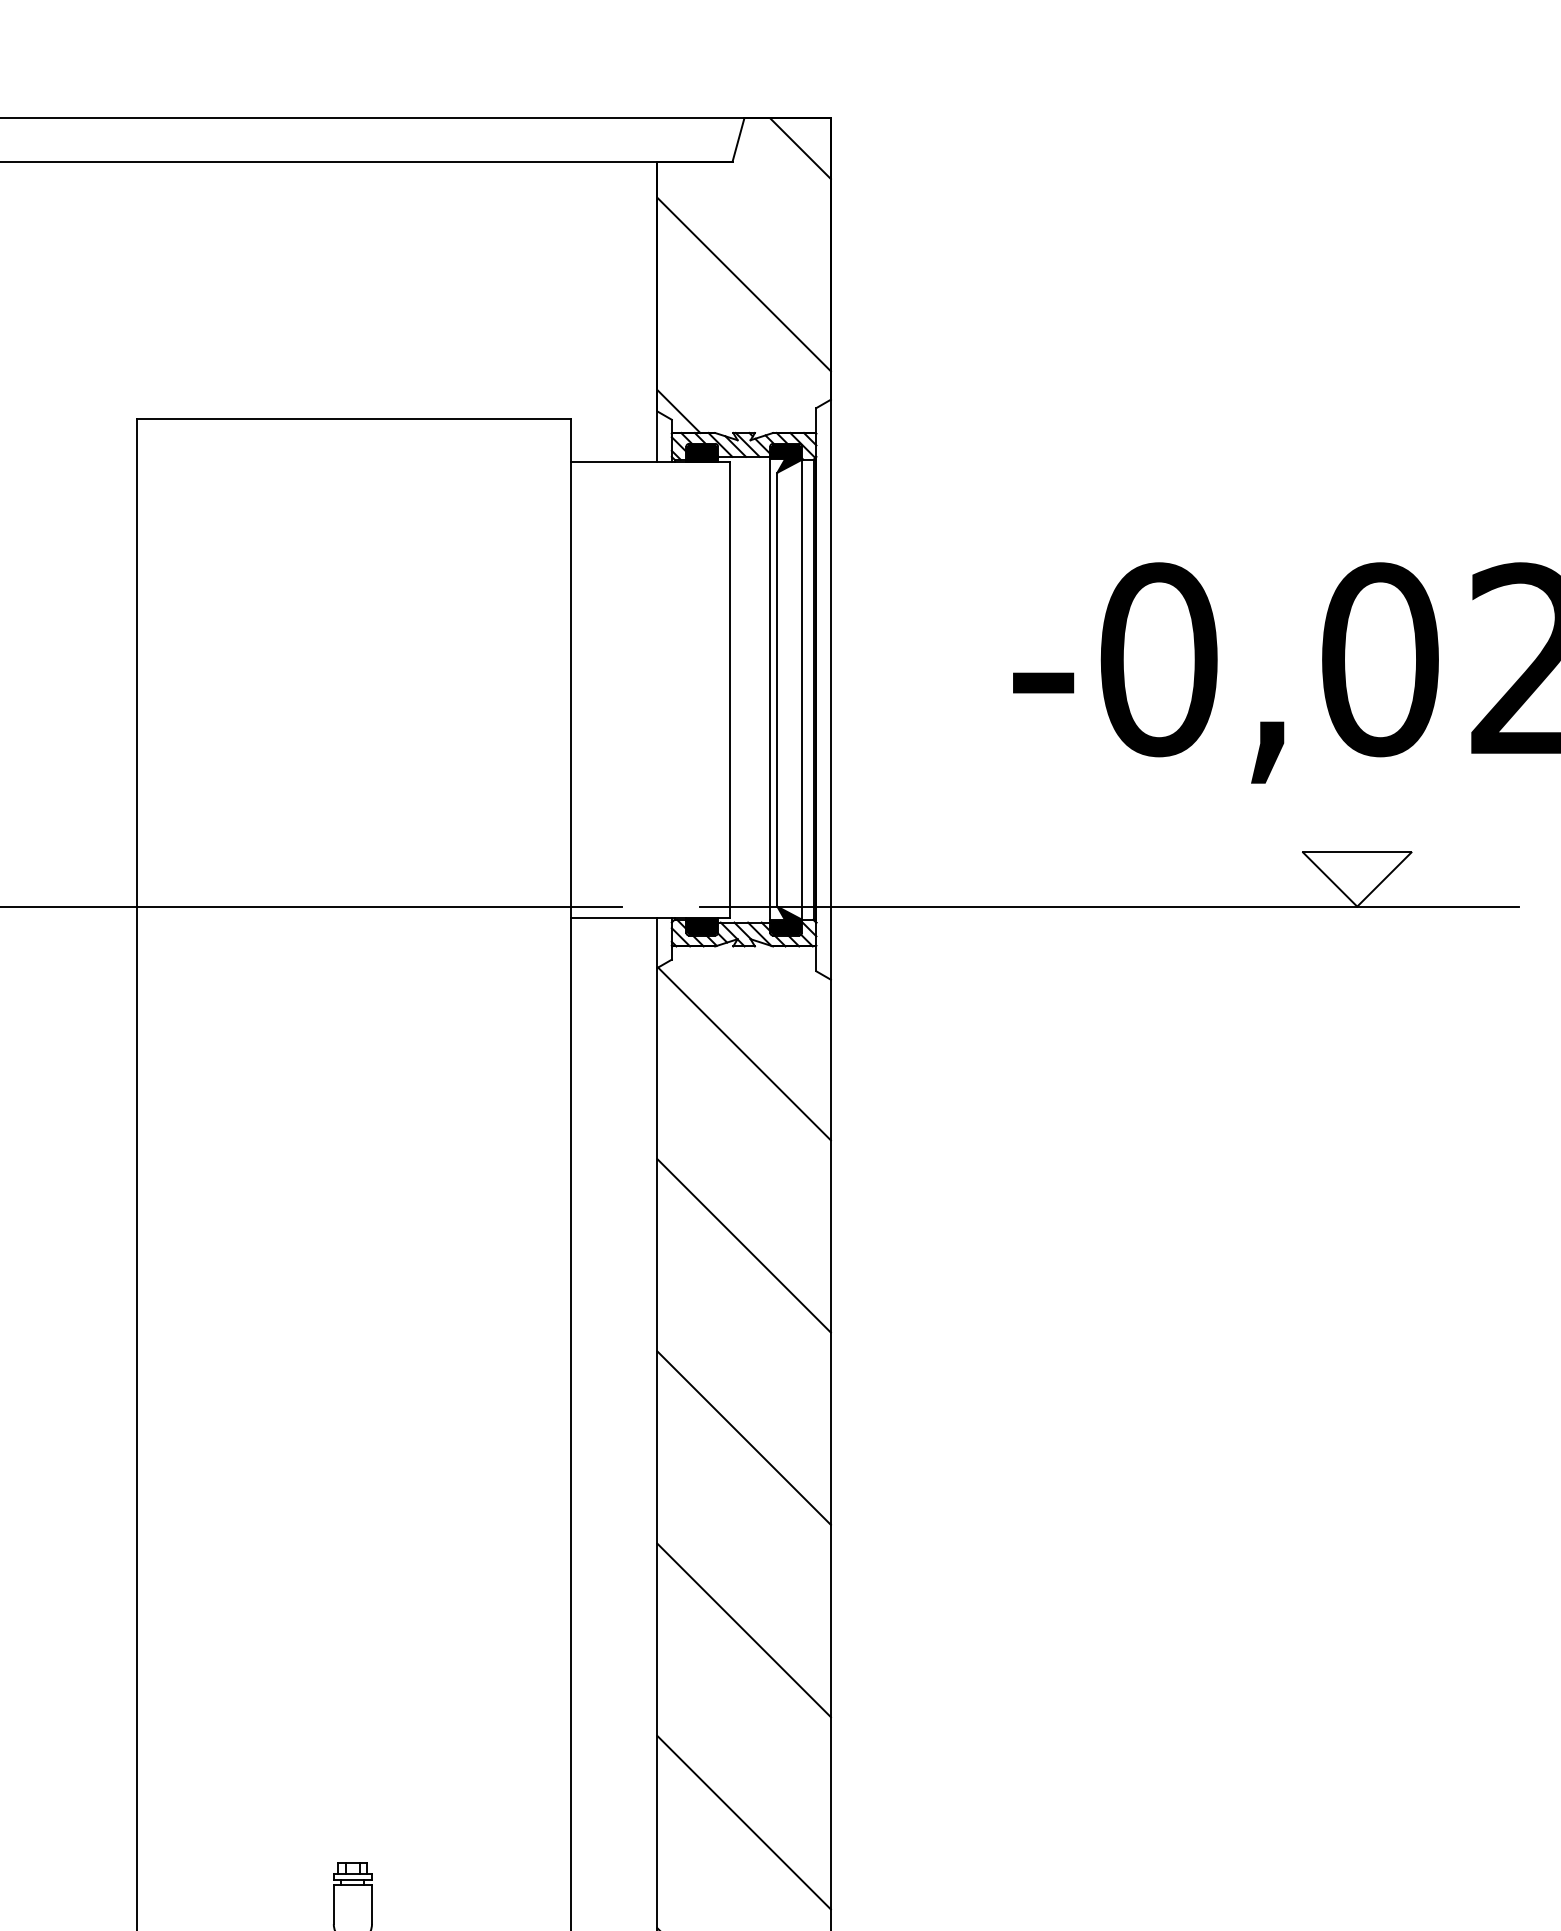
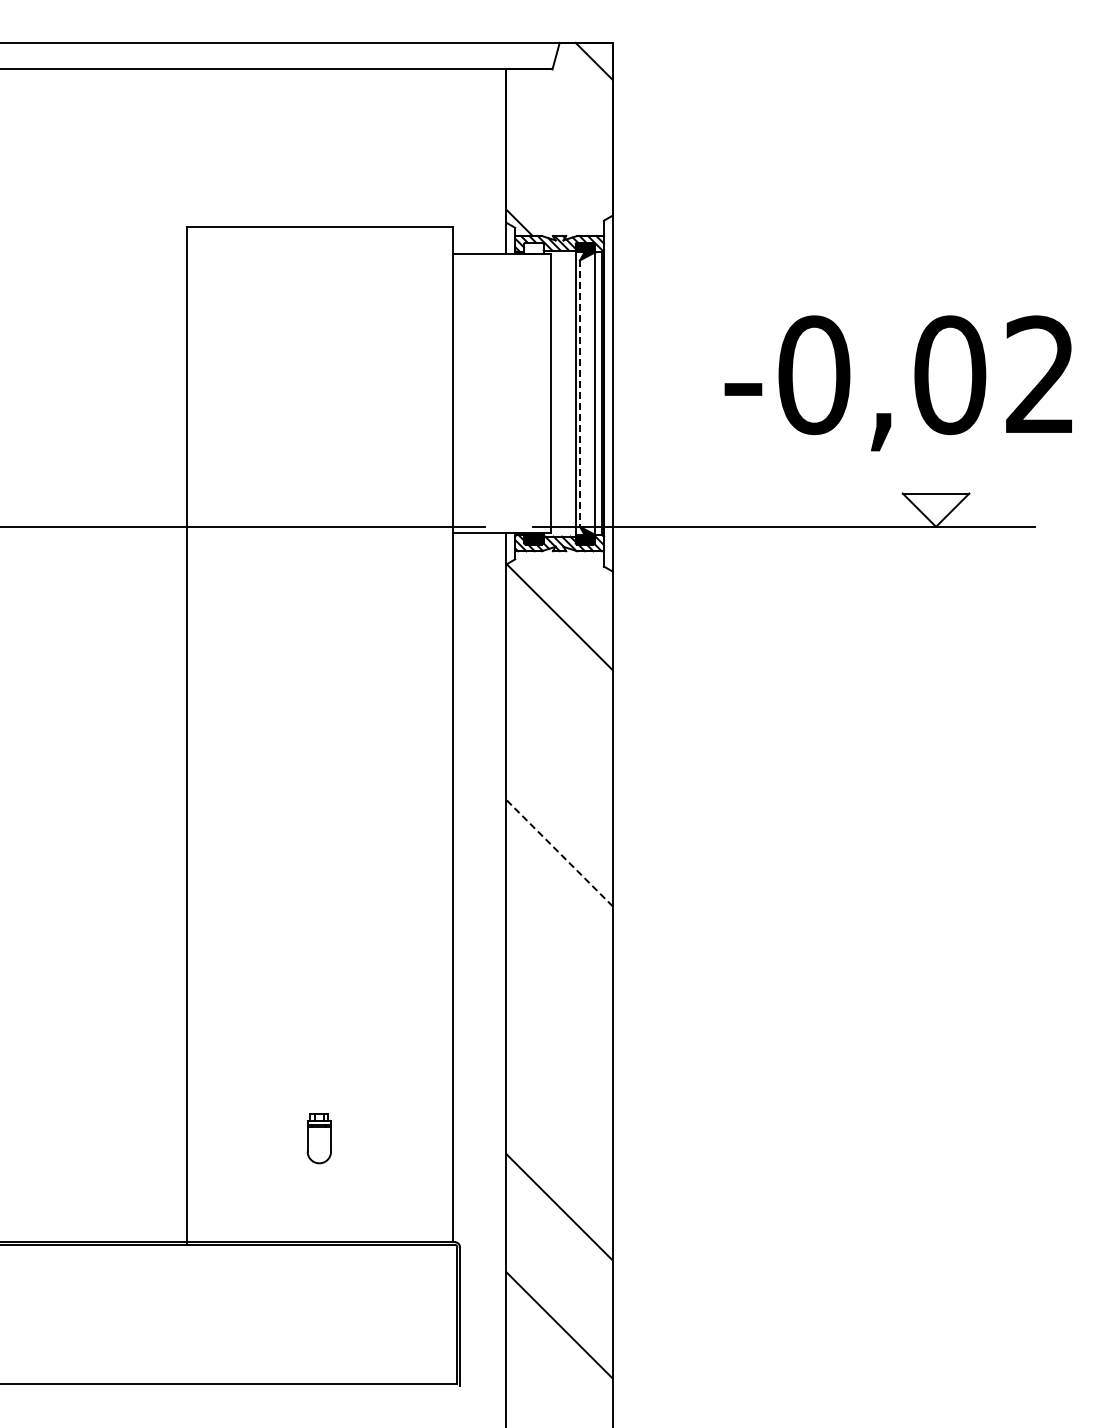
line: (743, 283) -> (559, 144), removed
fill: (701, 451) -> (533, 247), removed
line: (778, 691) -> (580, 394), solid -> dashed
line: (743, 1244) -> (559, 734), removed
line: (743, 1437) -> (559, 852), solid -> dashed
line: (743, 1629) -> (559, 970), removed
line: (743, 1823) -> (559, 1089), removed

